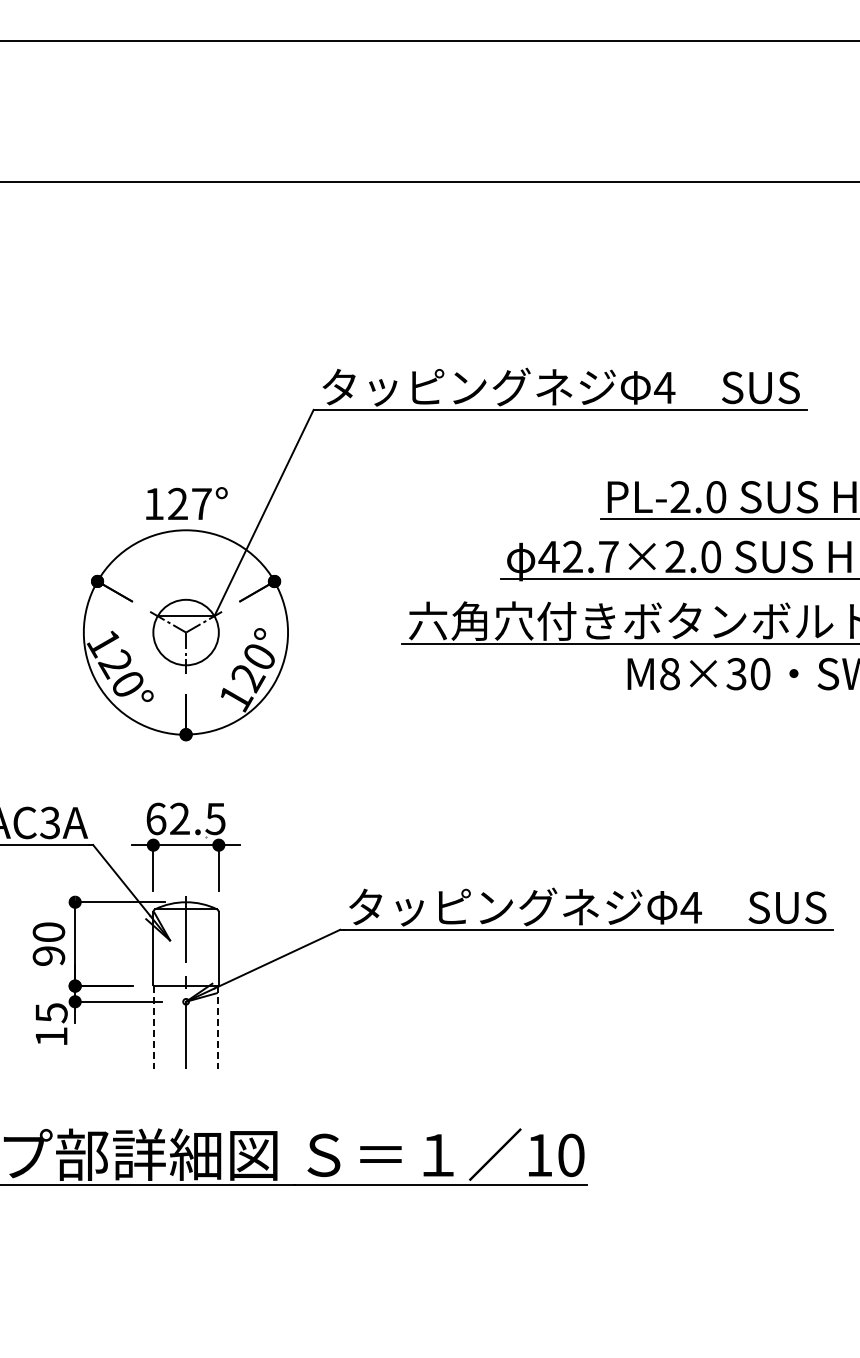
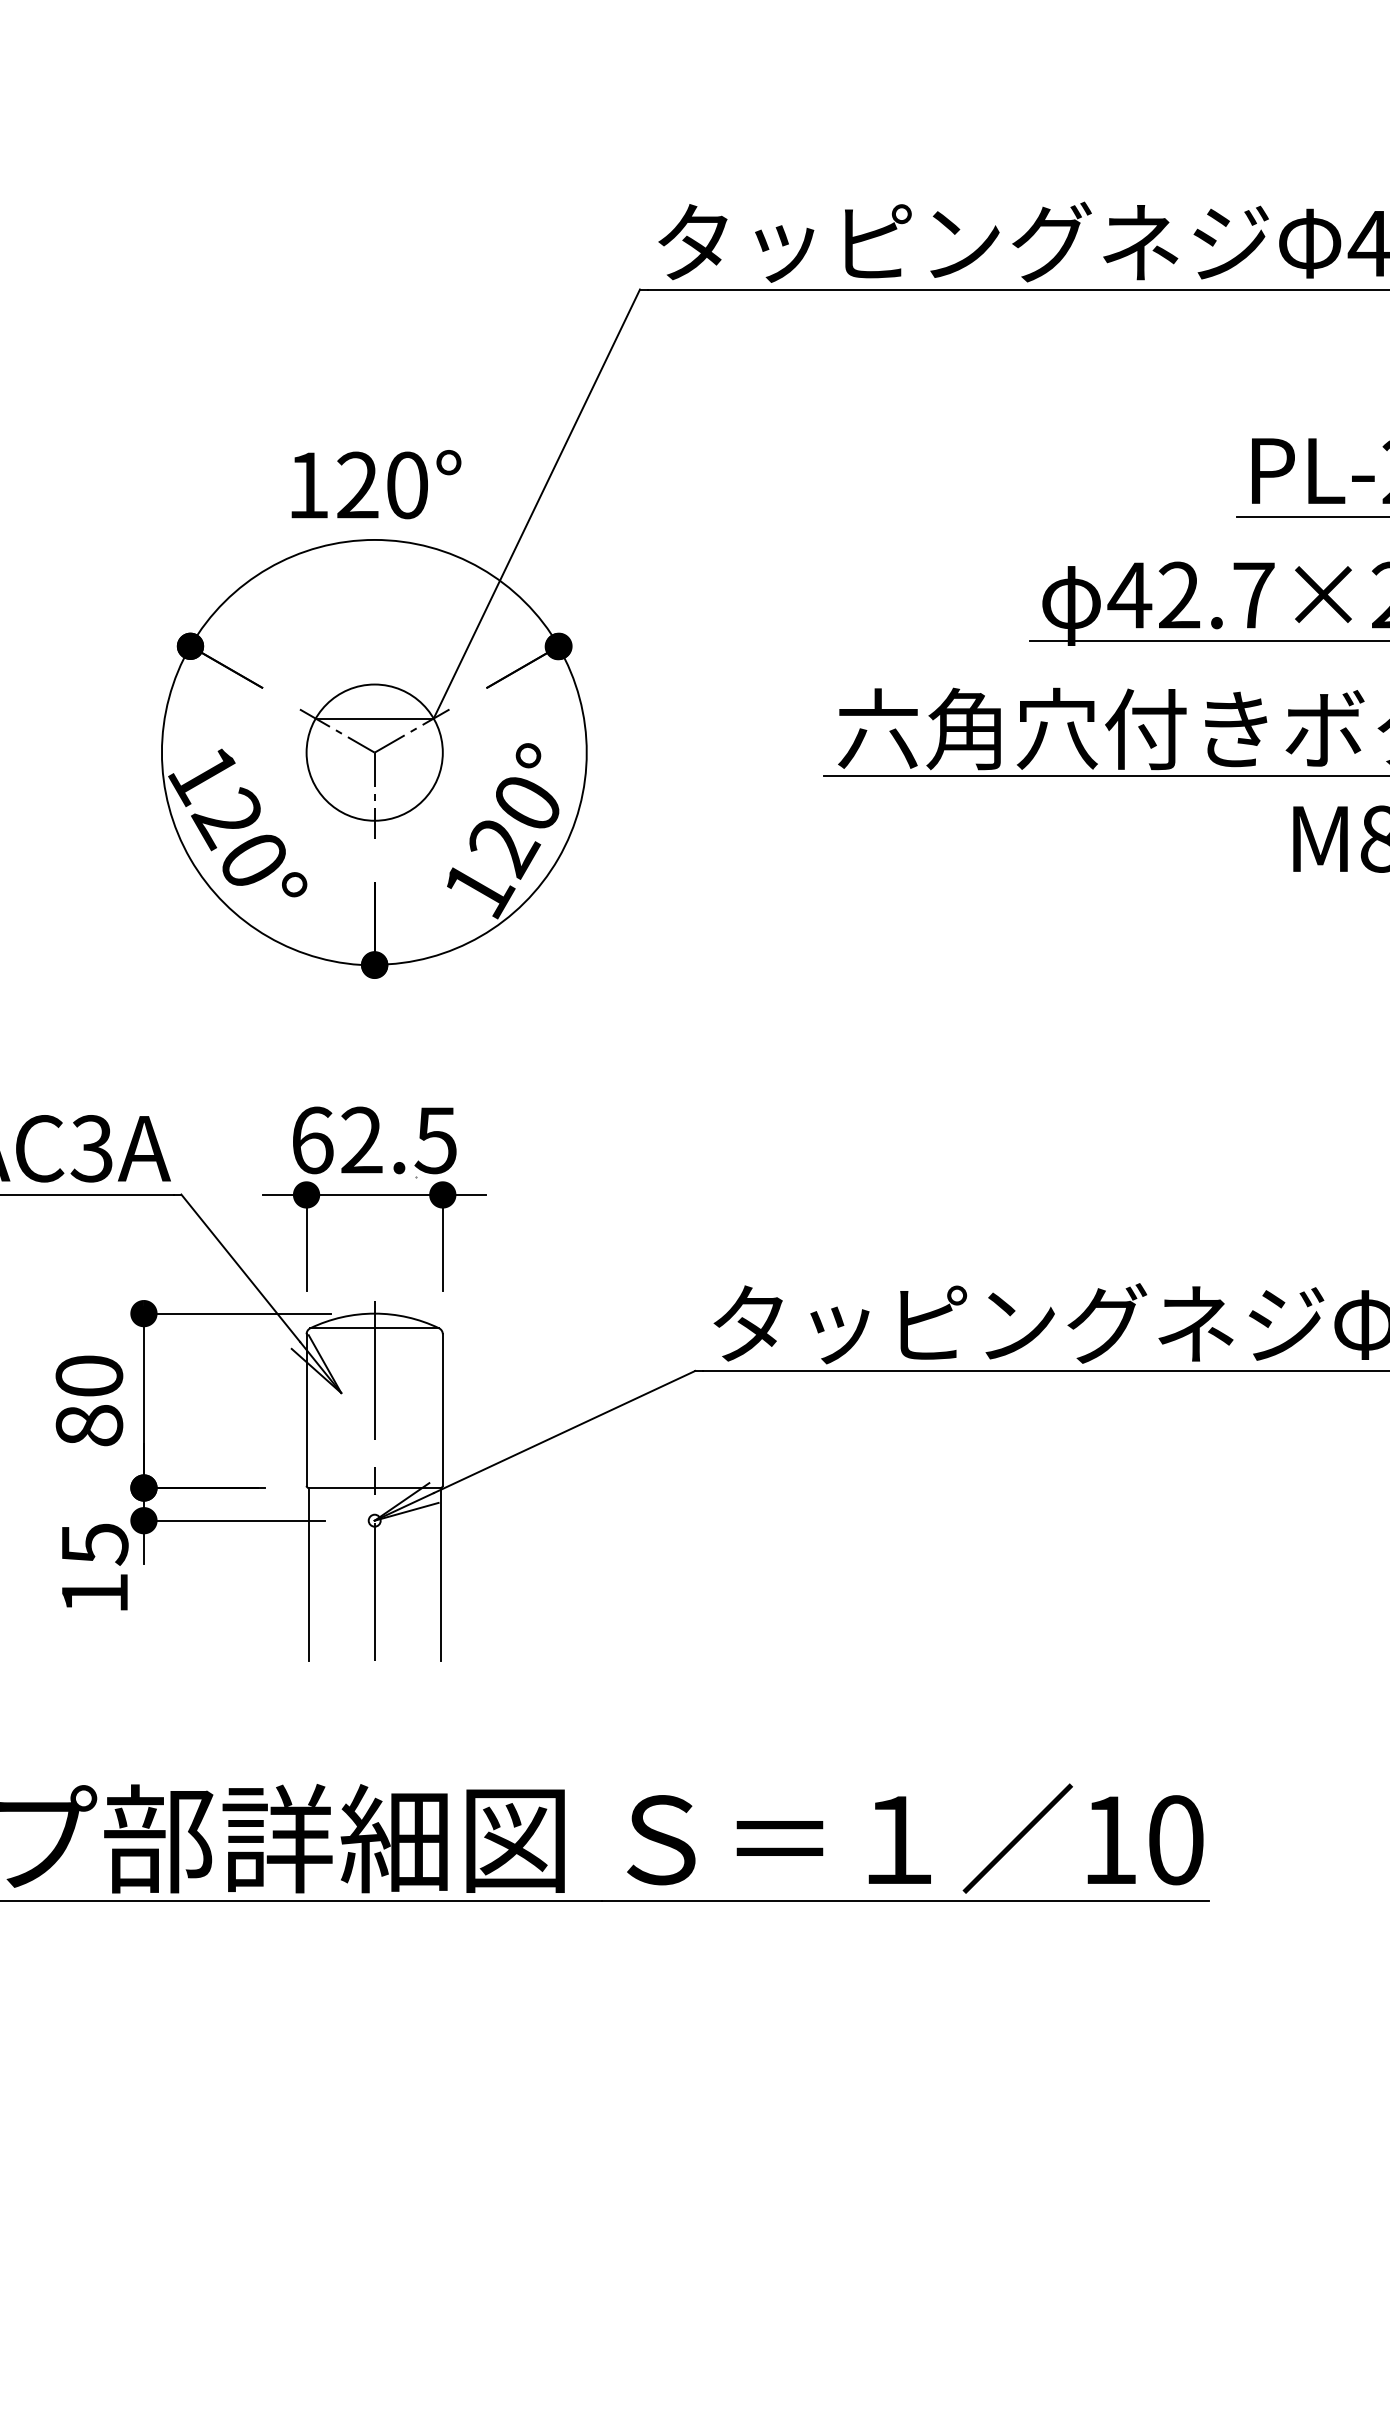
text: (201, 503) -> (406, 484), 127° -> 120°
text: (48, 955) -> (88, 1424), 90 -> 80
line: (154, 1027) -> (308, 1574), dashed -> solid
line: (217, 1027) -> (440, 1574), dashed -> solid

